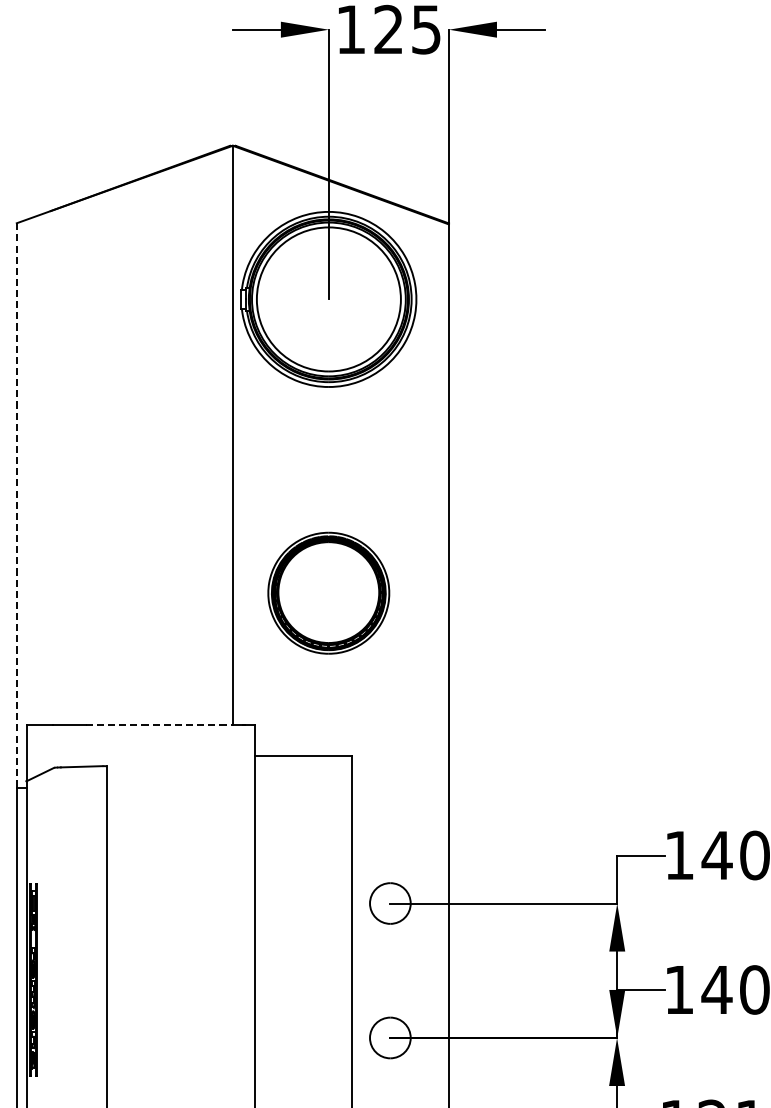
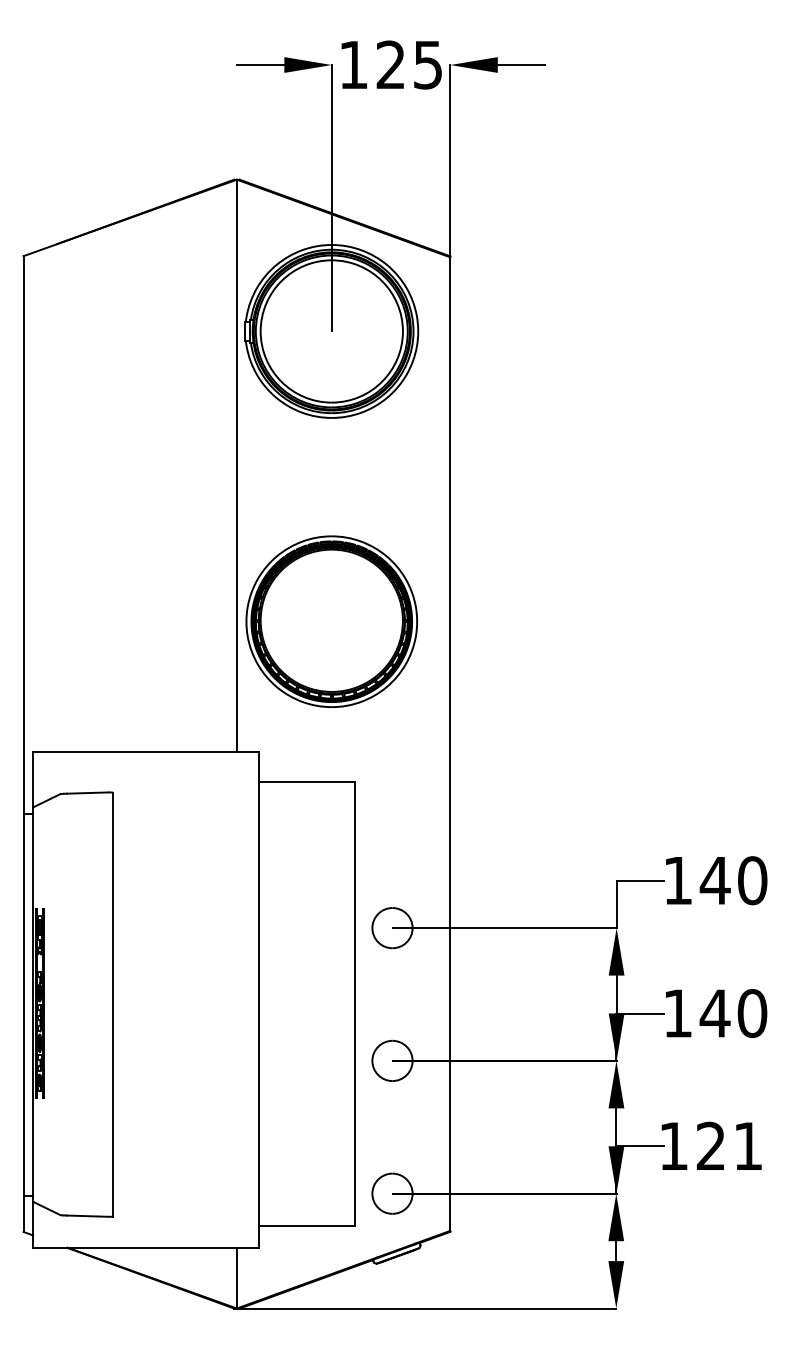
line: (16, 505) -> (23, 534), dashed -> solid
part: (328, 593) -> (331, 621), size x1.43
line: (160, 724) -> (165, 751), dashed -> solid

